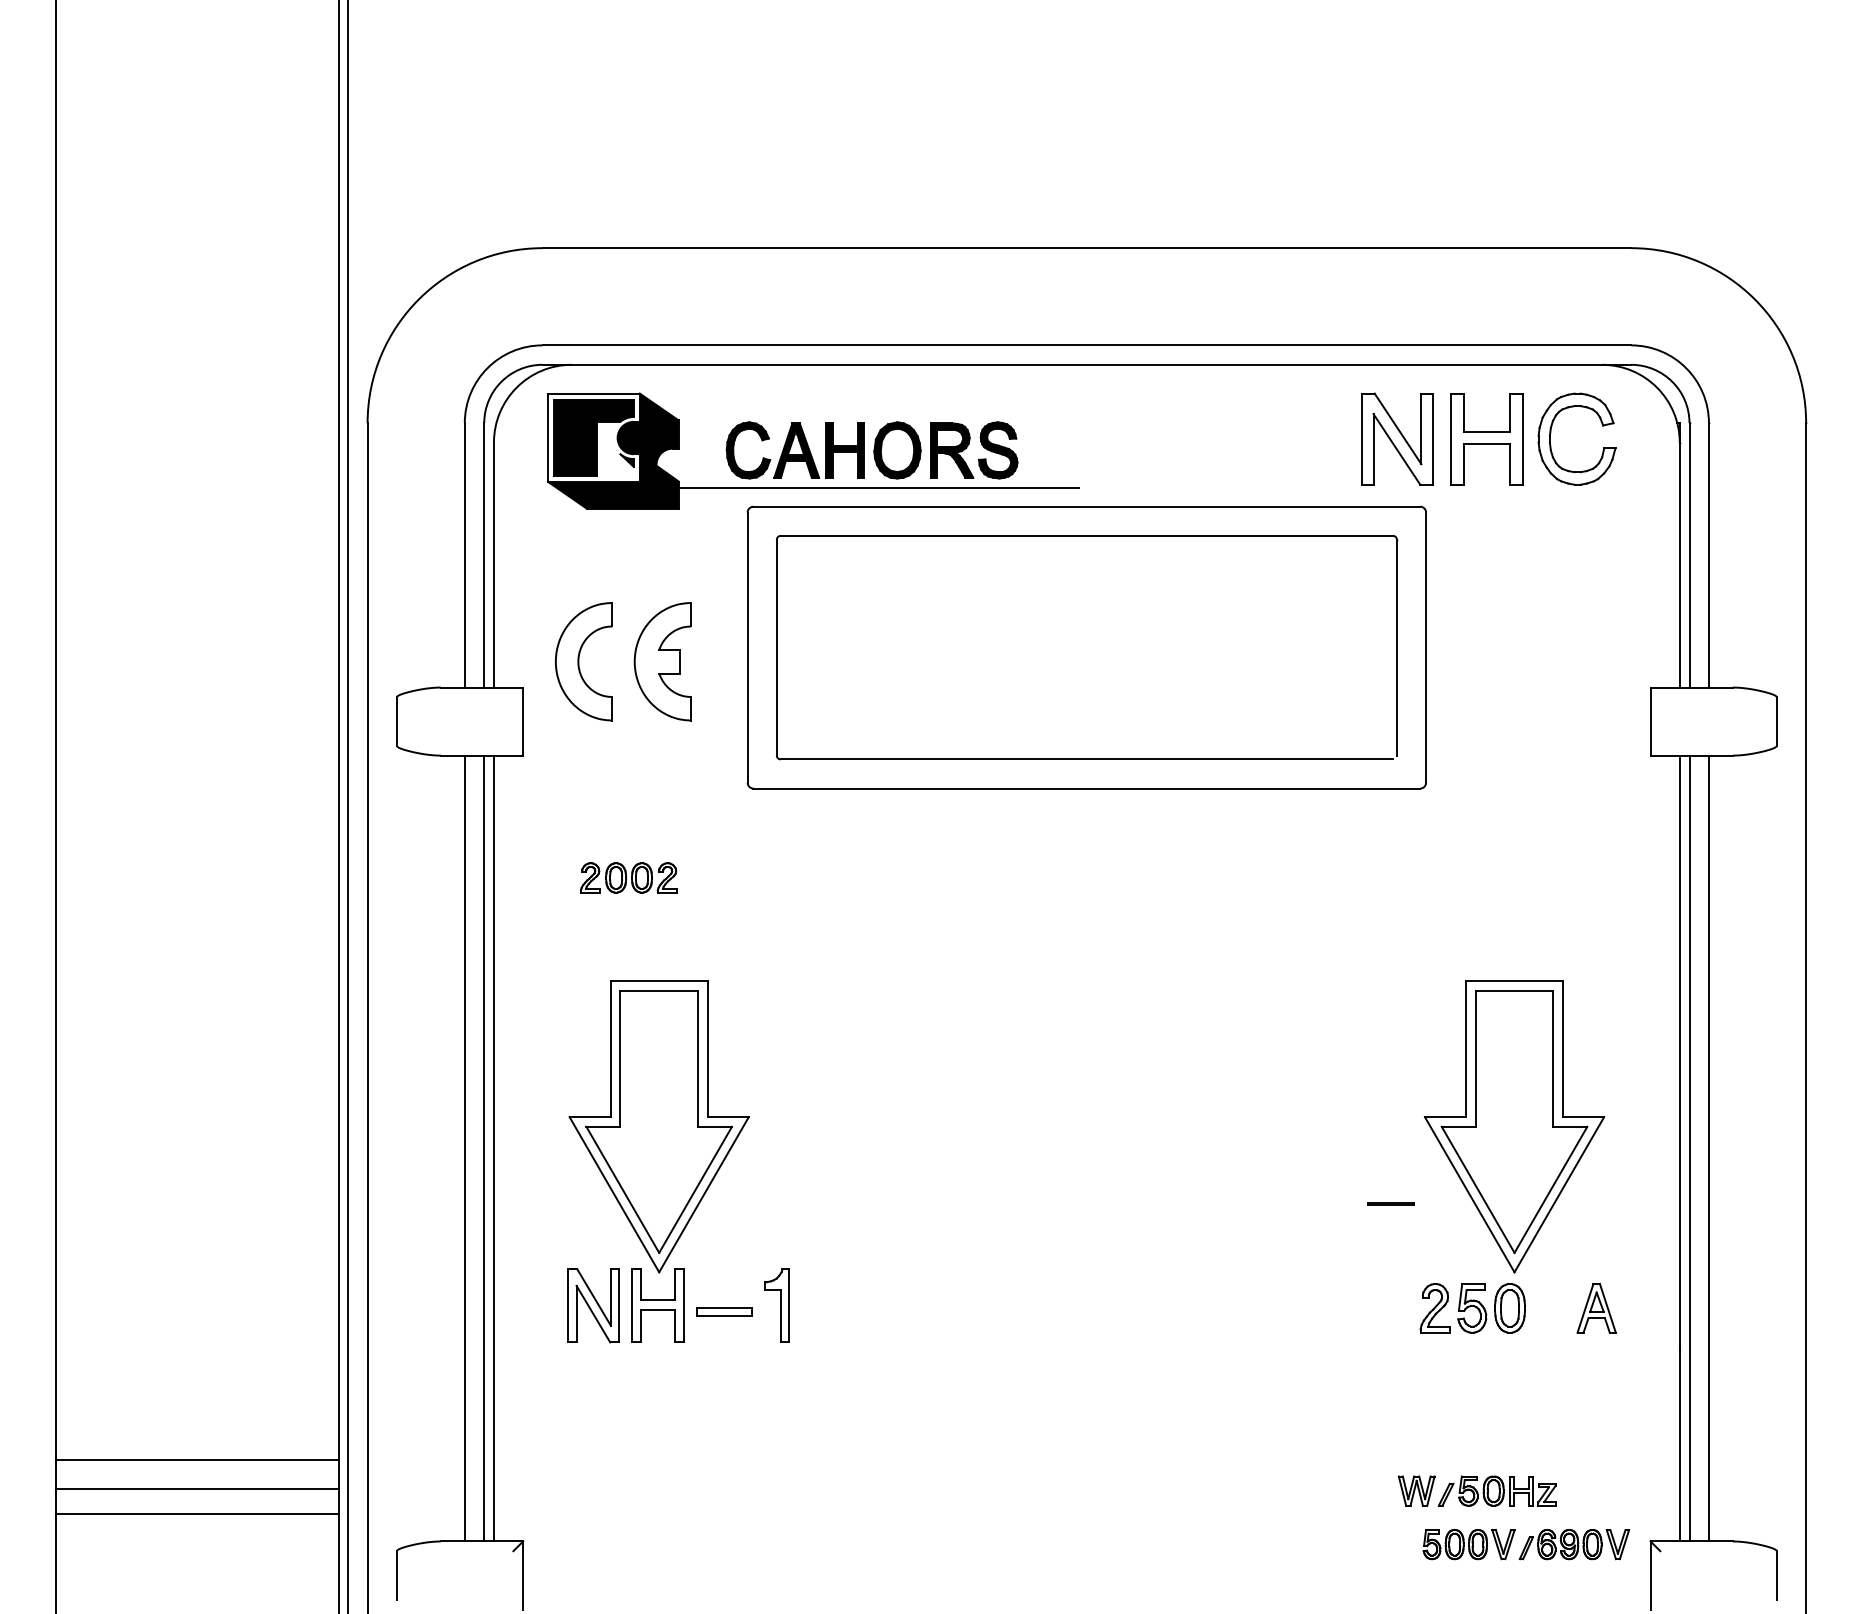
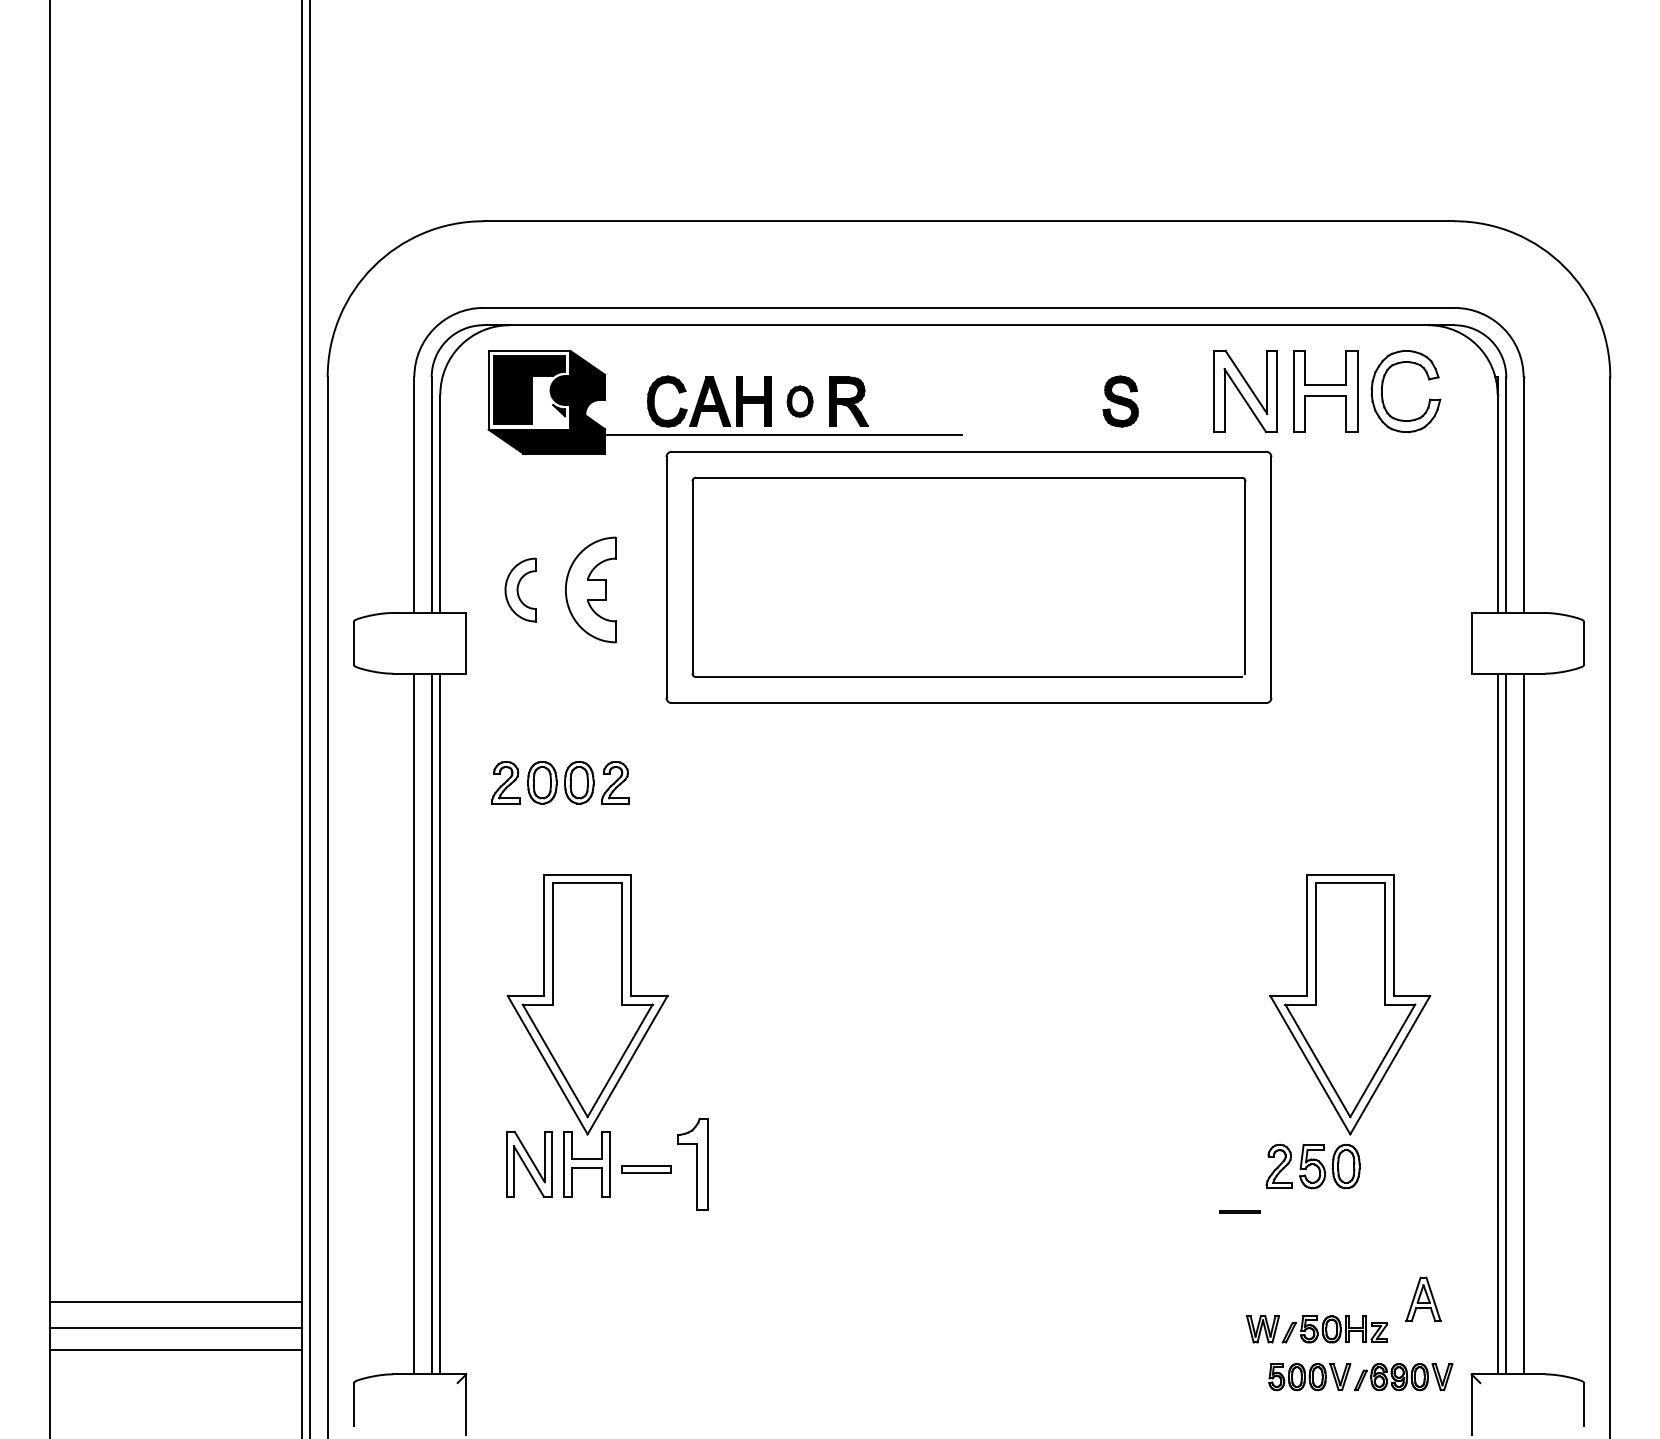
part: (897, 450) -> (800, 401), size x0.6
part: (998, 450) -> (1121, 401), moved
part: (583, 661) -> (520, 589), size x0.6
part: (628, 877) -> (560, 782), size x1.6
line: (1390, 1203) -> (1239, 1212), moved
part: (776, 1305) -> (692, 1163), size x1.4
part: (1596, 1308) -> (1423, 1299), moved

